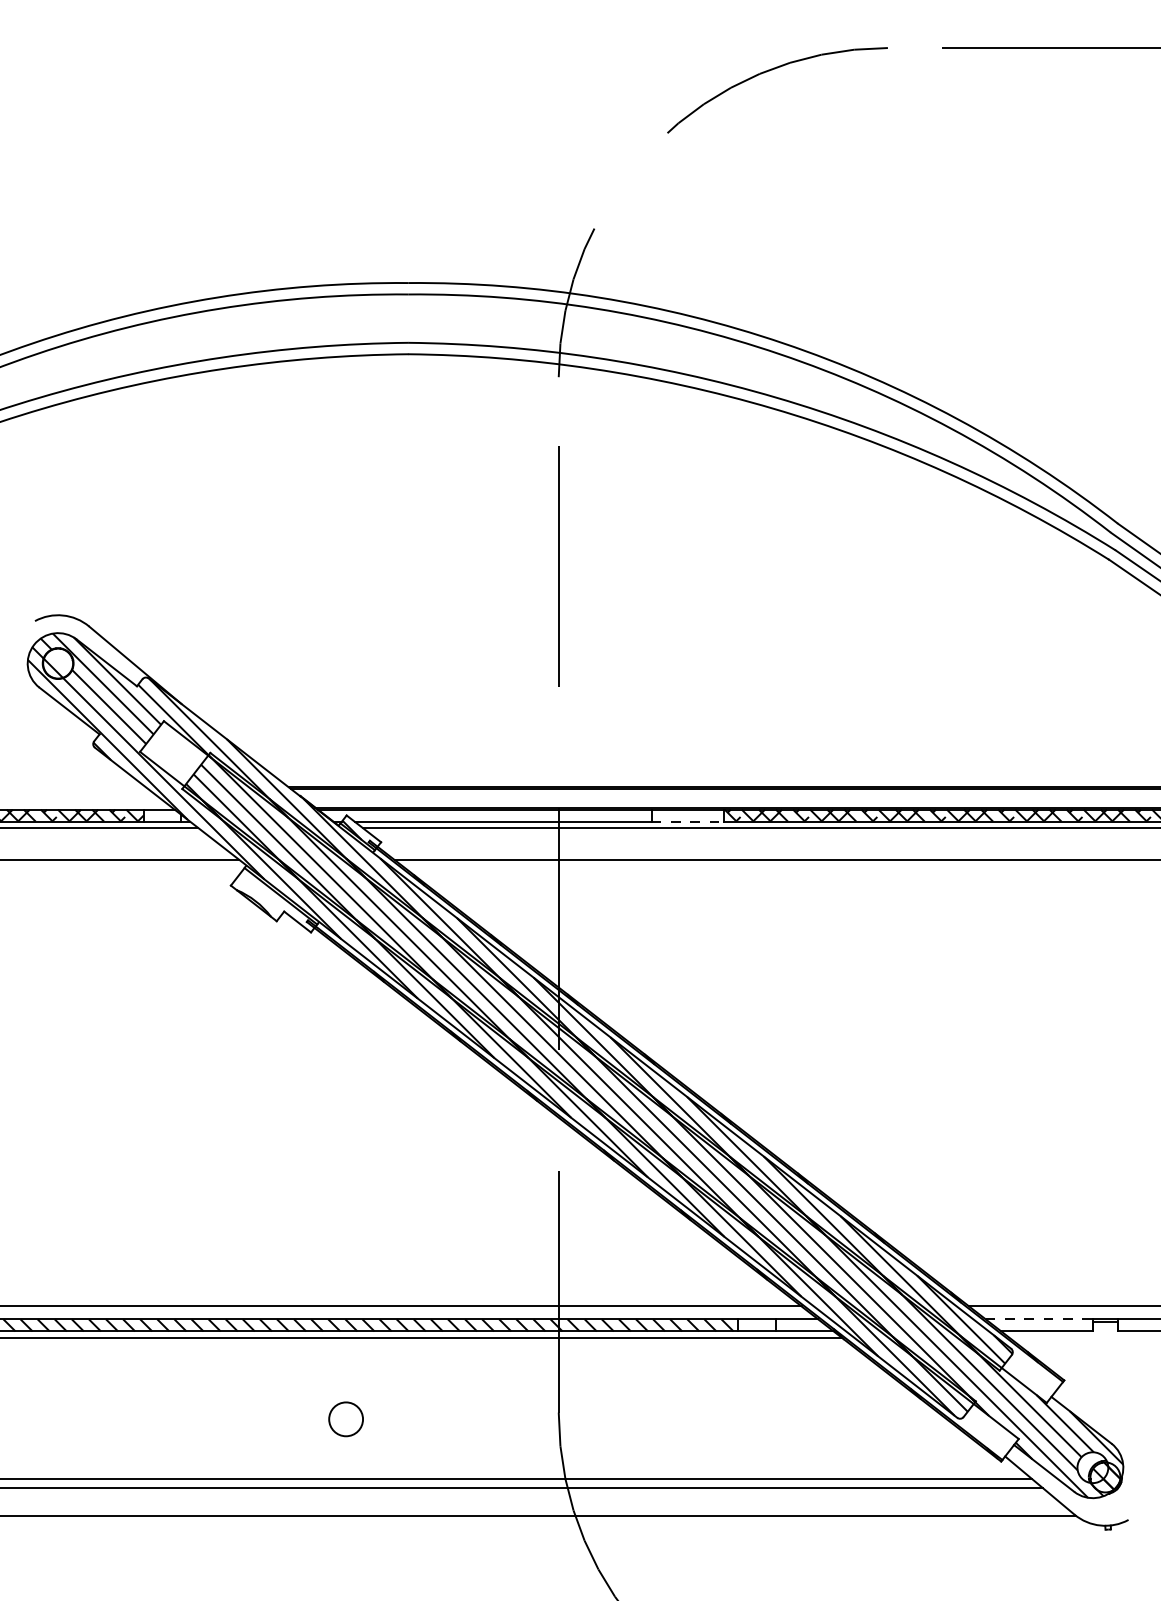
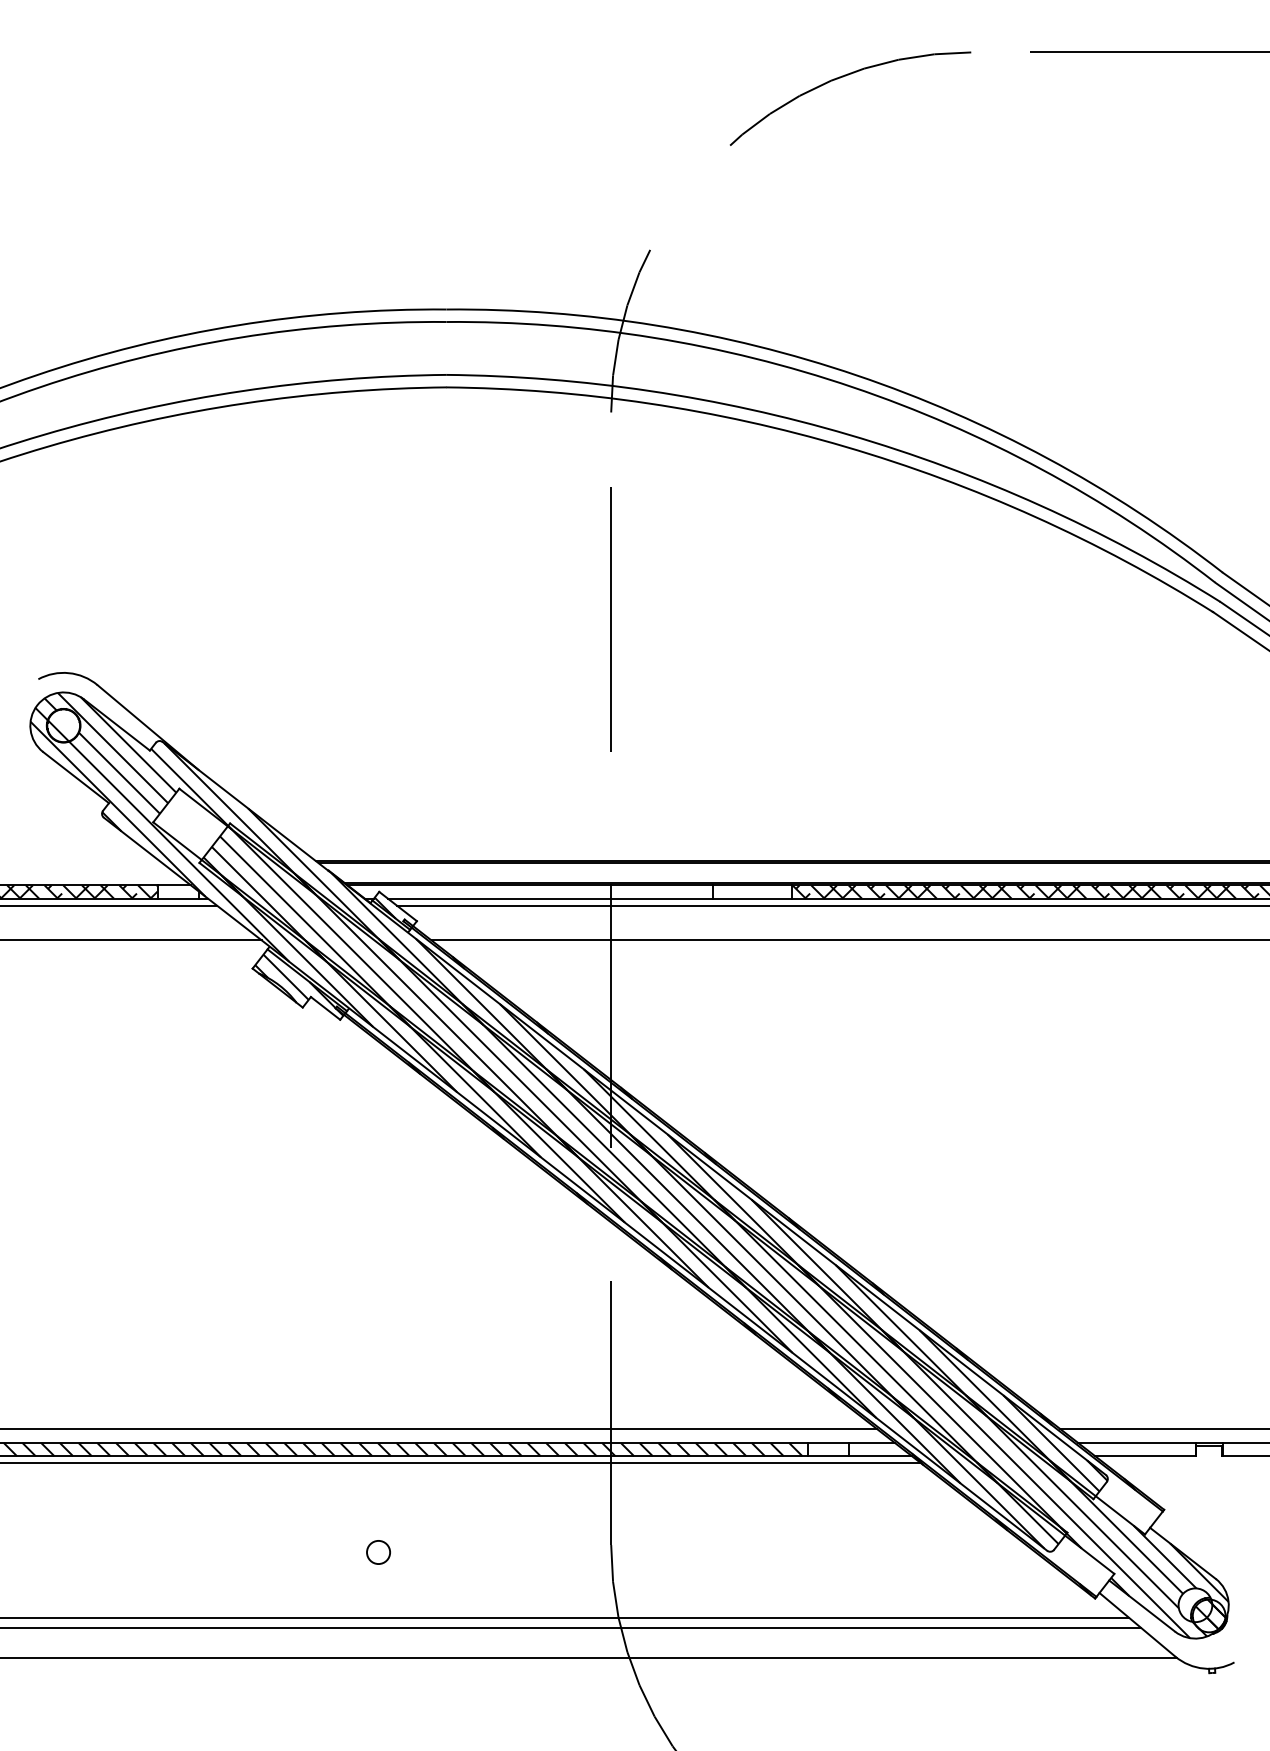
line: (688, 821) -> (753, 898), dashed -> solid
hatch: (273, 900) -> (299, 984), added
line: (1039, 1319) -> (1137, 1443), dashed -> solid
circle: (345, 1419) -> (377, 1552), size x0.62

